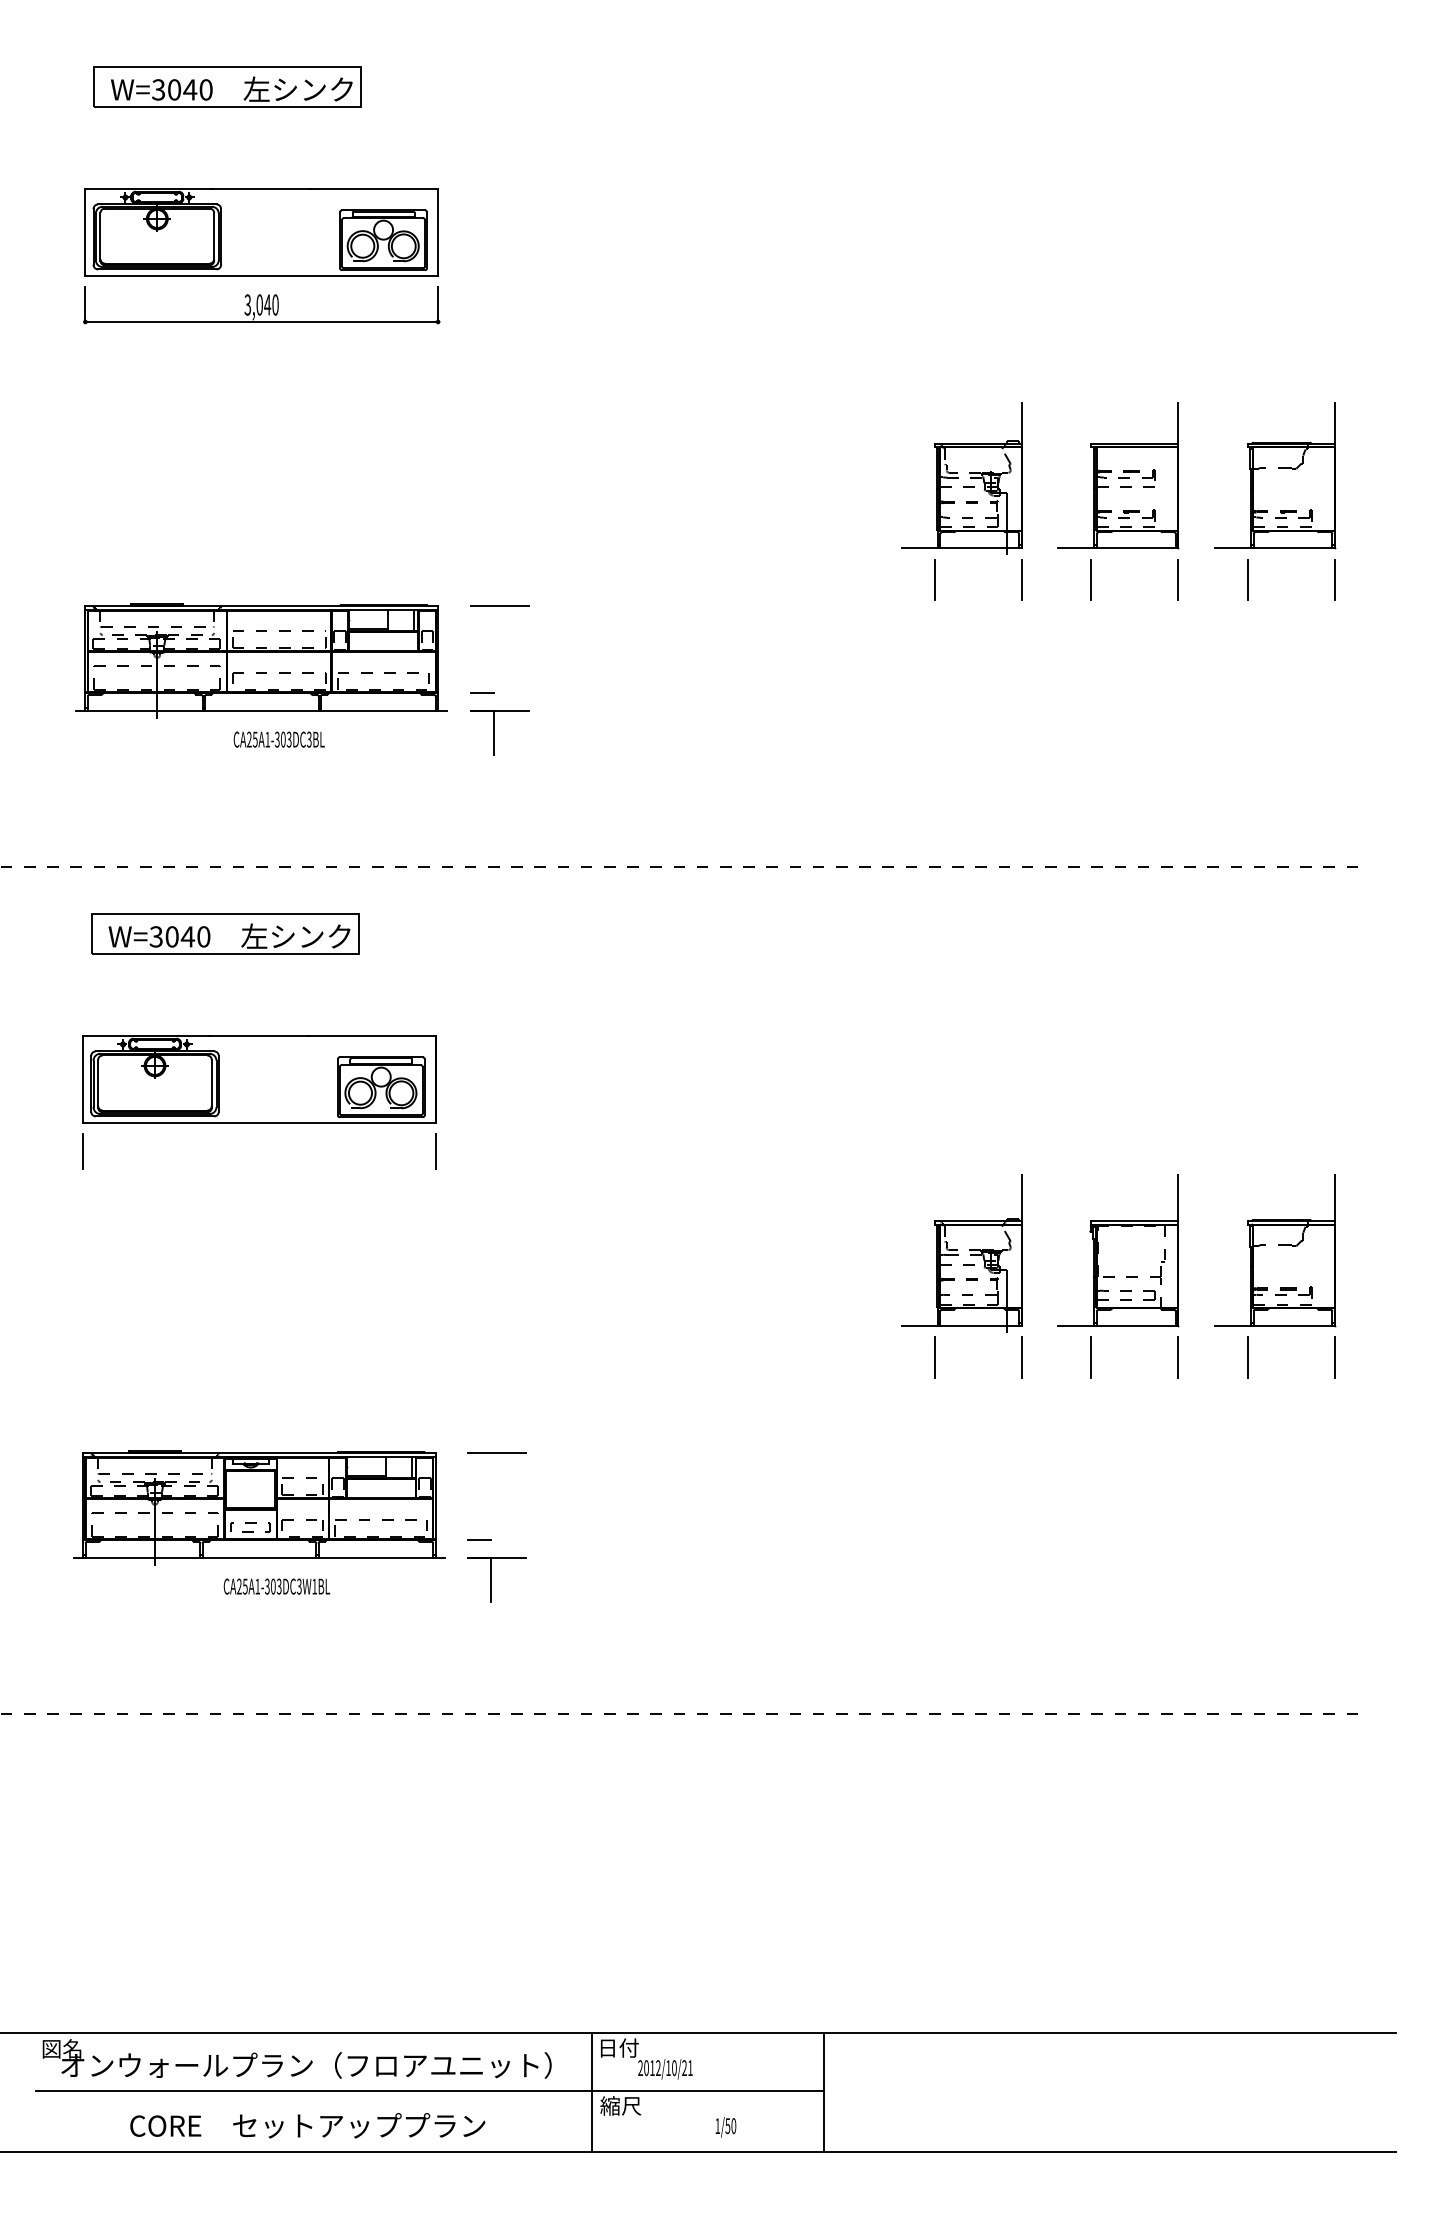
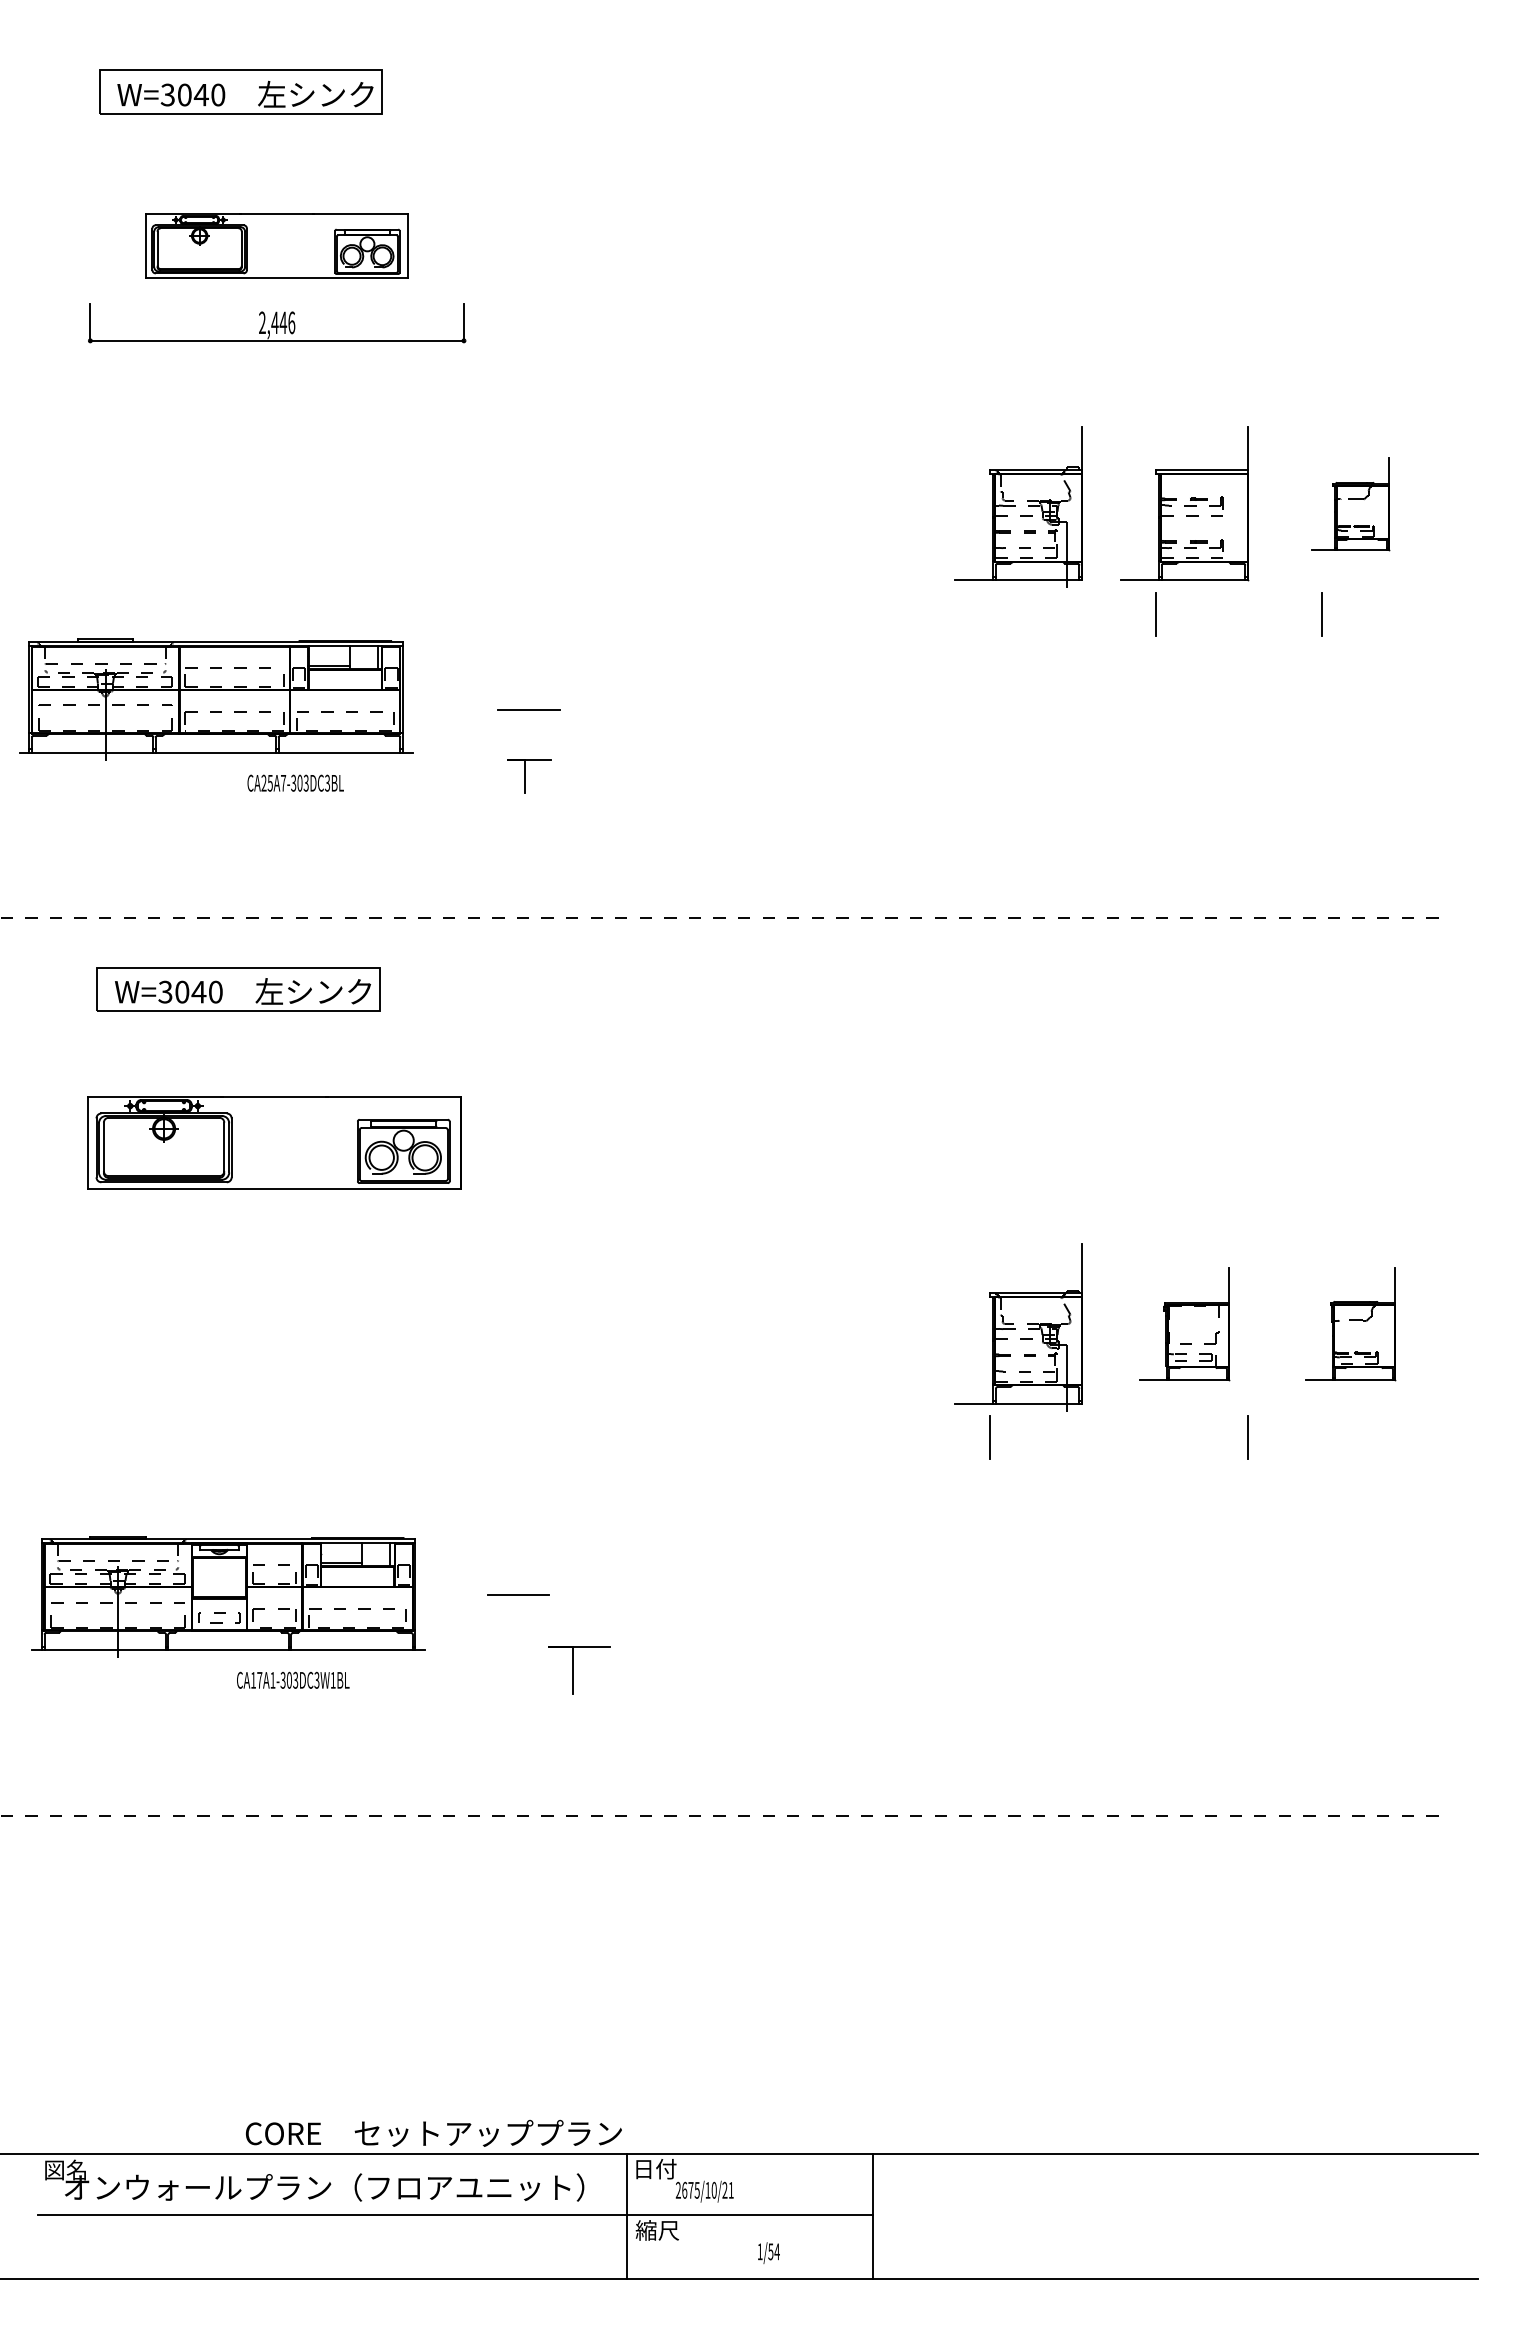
part: (261, 231) -> (276, 245), size x0.7
text: (261, 304) -> (276, 322), 3,040 -> 2,446
part: (1275, 475) -> (1350, 503), size x0.6
line: (934, 579) -> (989, 613), removed
line: (1022, 579) -> (1082, 613), removed
line: (1178, 579) -> (1248, 613), removed
line: (1334, 579) -> (1413, 613), removed
line: (499, 605) -> (528, 709), moved
part: (262, 660) -> (216, 699), moved
line: (482, 693) -> (510, 734), removed
part: (499, 733) -> (528, 776), size x0.7
text: (267, 739) -> (283, 783), CA25A1-303DC3BL -> CA25A7-303DC3BL
line: (82, 1151) -> (87, 1219), removed
line: (434, 1151) -> (460, 1219), removed
part: (1118, 1250) -> (1184, 1324), size x0.7
part: (1275, 1250) -> (1350, 1324), size x0.7
line: (1022, 1357) -> (1082, 1437), removed
line: (1091, 1357) -> (1155, 1437), removed
line: (1247, 1357) -> (1321, 1437), removed
line: (1334, 1357) -> (1413, 1437), removed
line: (497, 1452) -> (518, 1594), moved
part: (259, 1507) -> (228, 1596), moved
line: (479, 1540) -> (507, 1631), removed
part: (497, 1580) -> (579, 1670), moved
text: (242, 1585) -> (256, 1679), CA25A1-303DC3W1BL -> CA17A1-303DC3W1BL
text: (651, 2067) -> (690, 2189), 2012/10/21 -> 2675/10/21
text: (307, 2124) -> (433, 2132), moved
text: (733, 2125) -> (776, 2251), 1/50 -> 1/54

